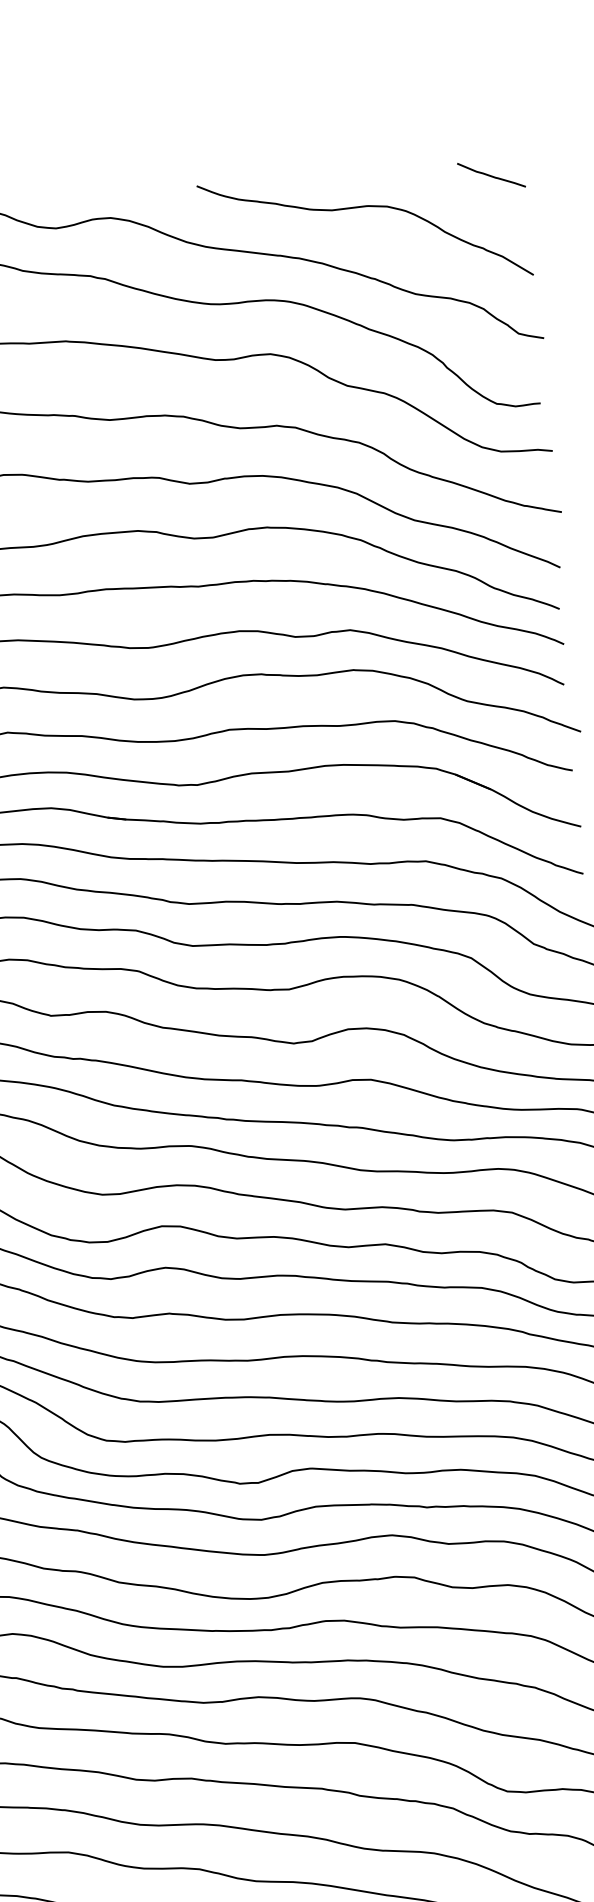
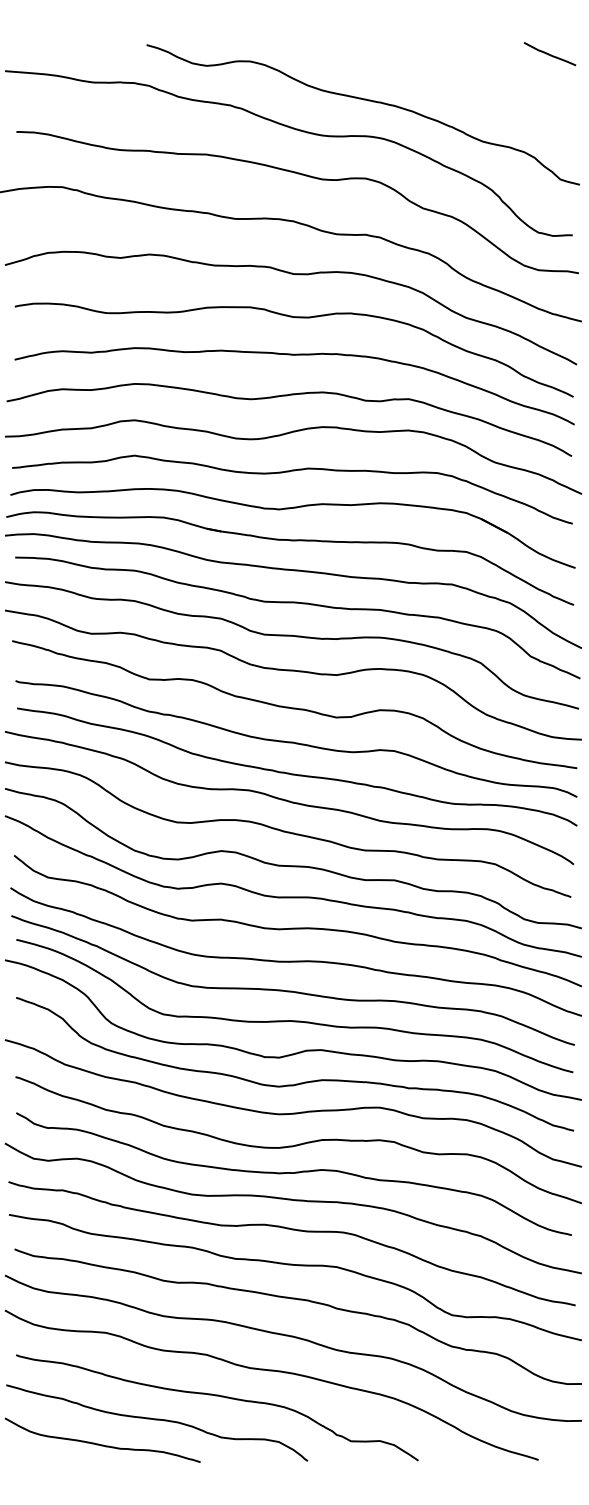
curve: (362, 207) -> (447, 70), removed

